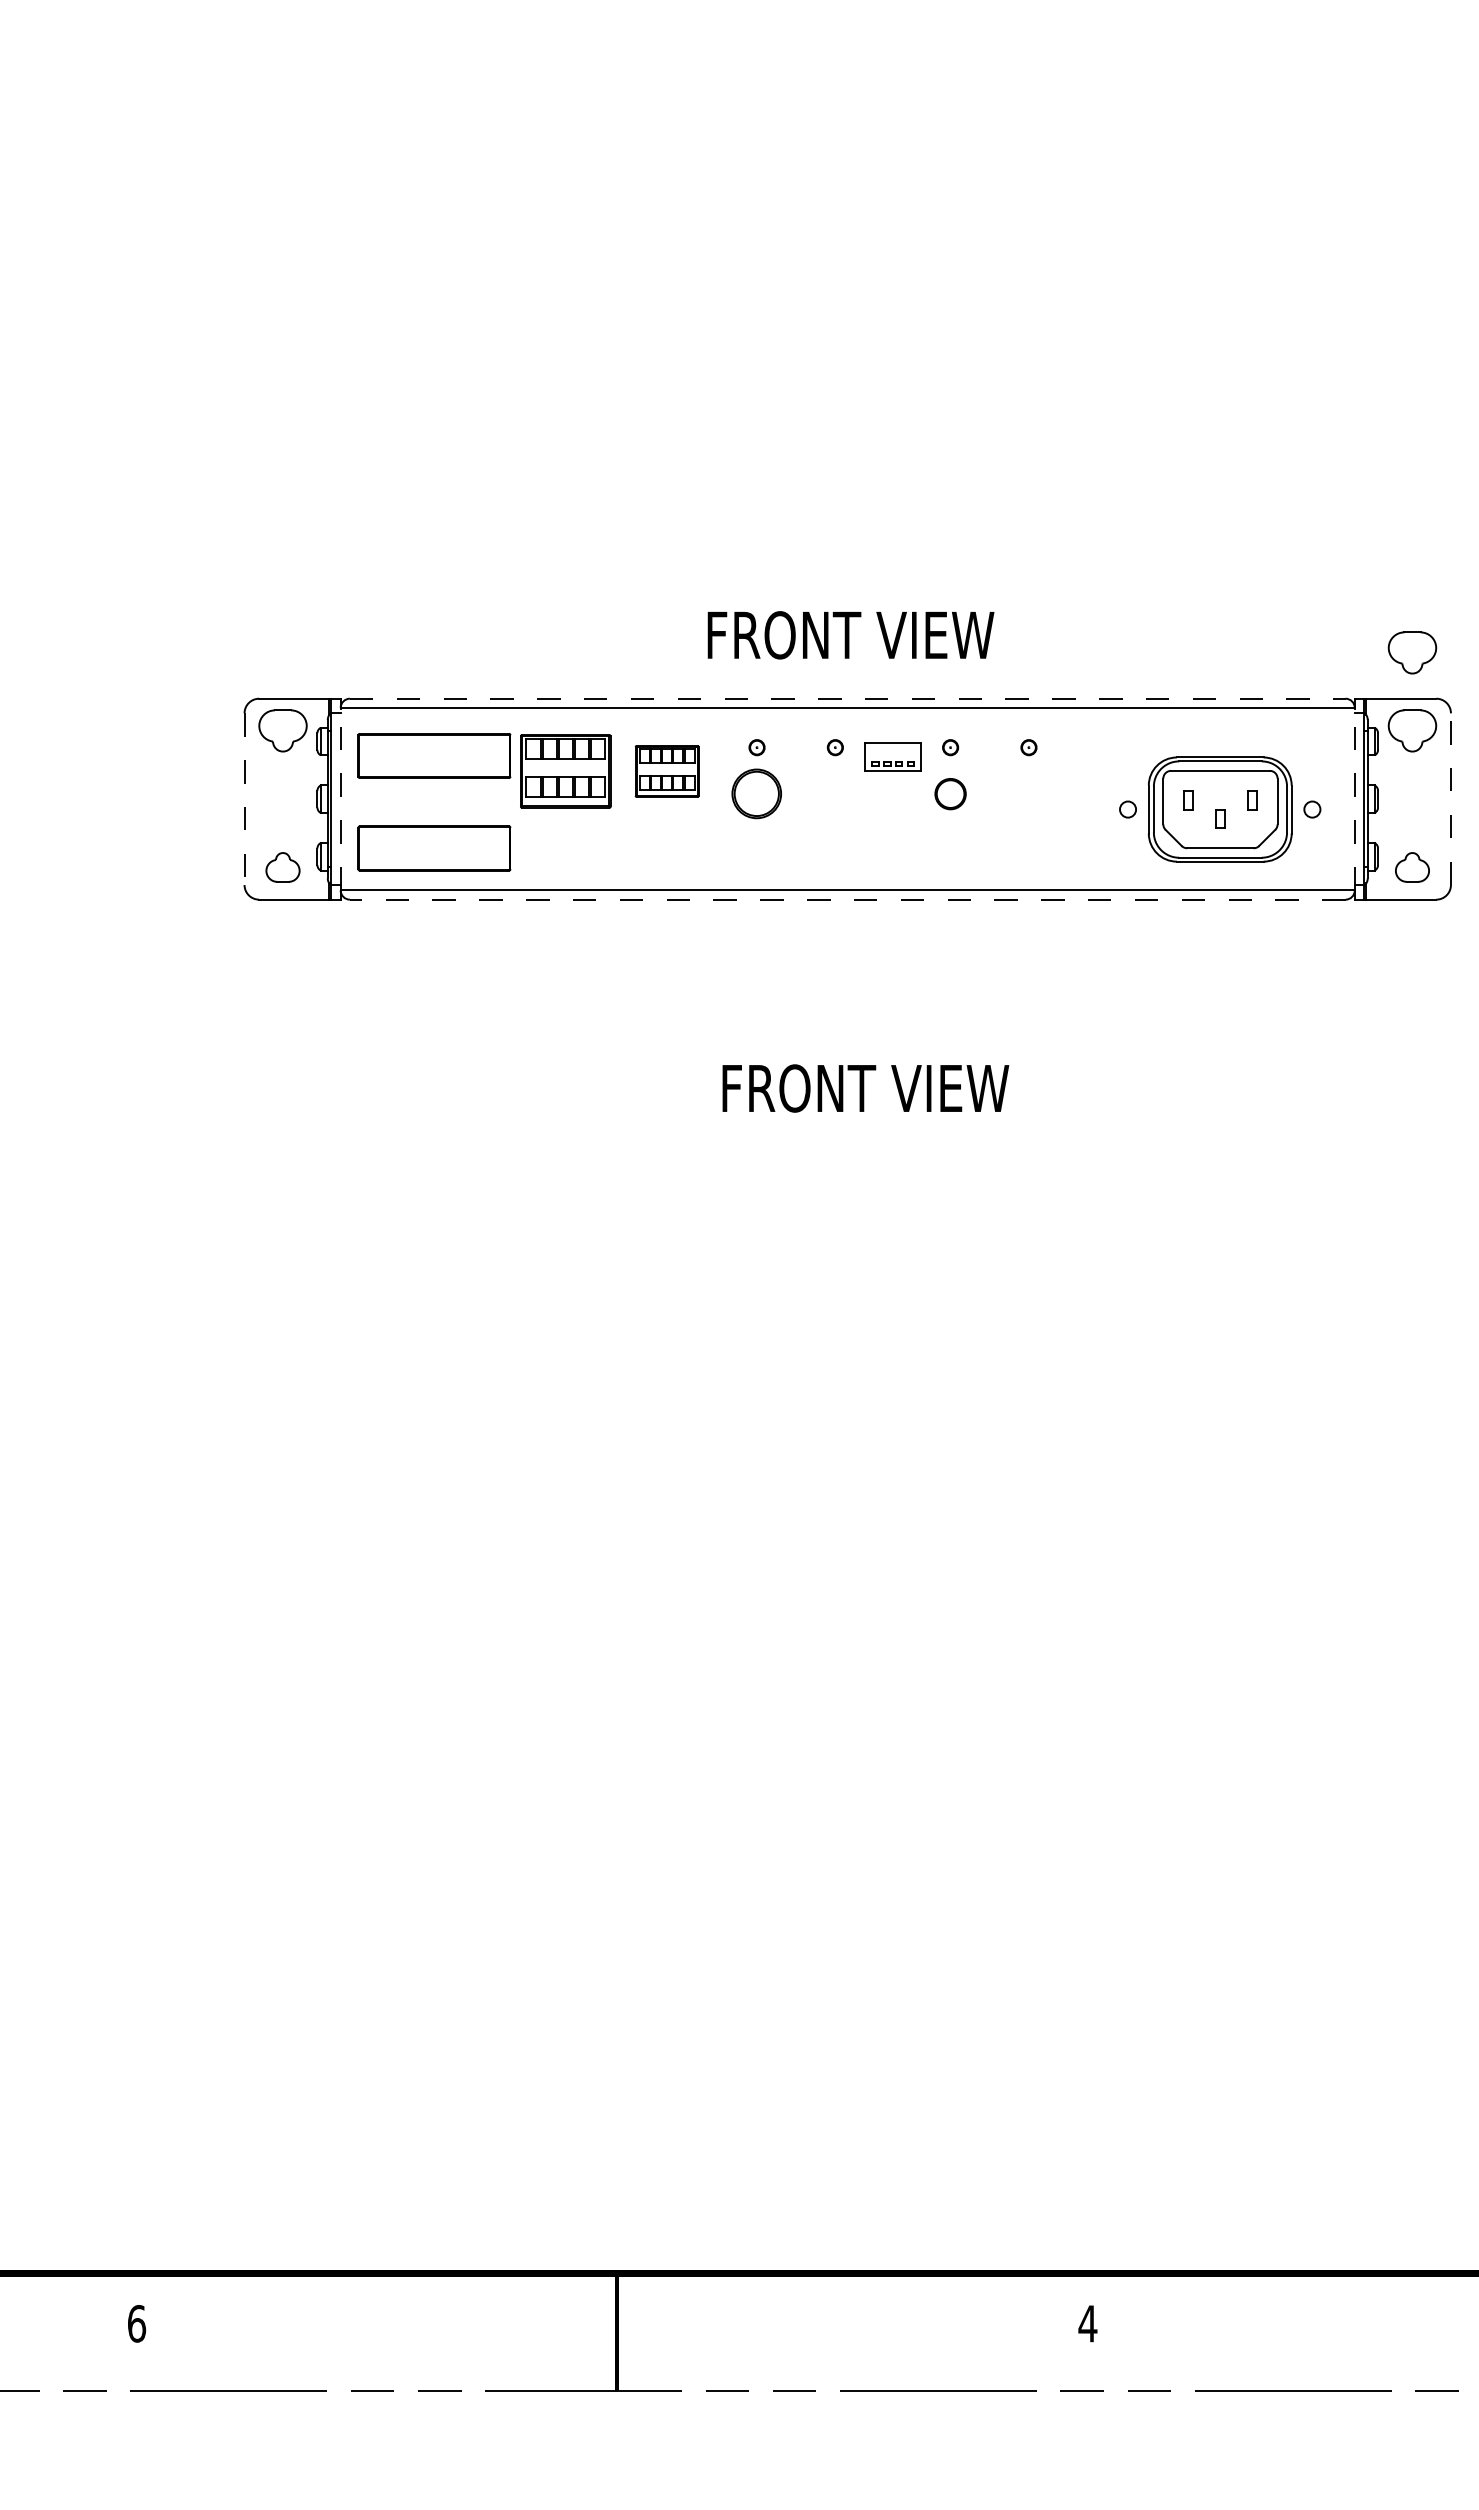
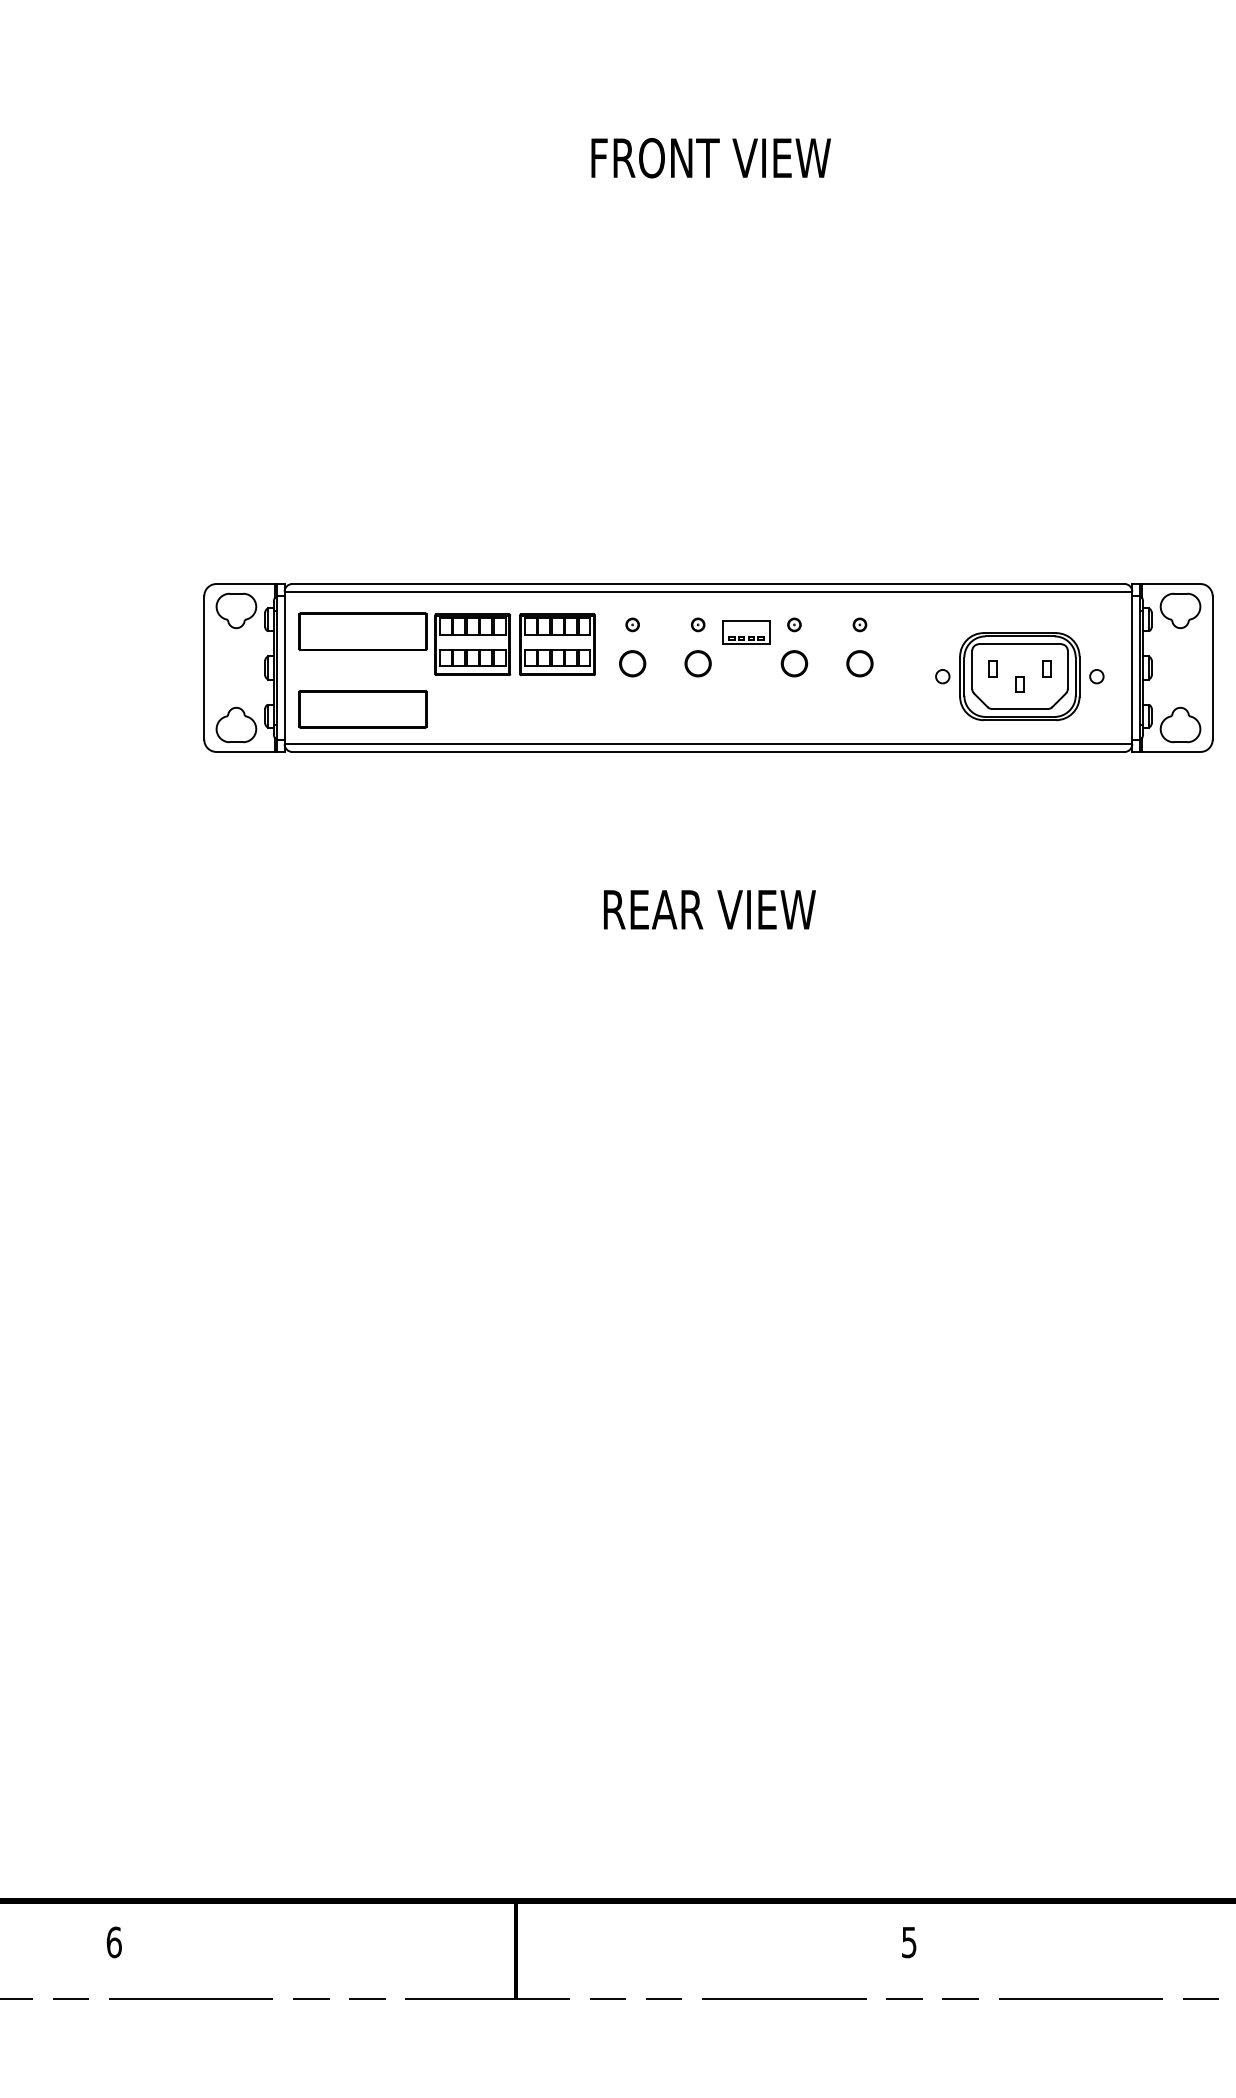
text: (850, 635) -> (710, 158), moved
part: (1412, 652) -> (1180, 545), removed
line: (847, 698) -> (708, 583), dashed -> solid
part: (666, 771) -> (556, 644), size x1.43
part: (757, 794) -> (633, 664), size x0.62
part: (835, 794) -> (698, 664), added
part: (1028, 794) -> (859, 664), added
line: (340, 798) -> (284, 667), dashed -> solid
line: (1354, 798) -> (1132, 667), dashed -> solid
line: (244, 799) -> (204, 668), dashed -> solid
line: (1450, 799) -> (1212, 668), dashed -> solid
part: (282, 867) -> (235, 725), size x1.43
part: (1412, 867) -> (1180, 725), size x1.43
line: (847, 899) -> (708, 751), dashed -> solid
text: (868, 1088) -> (725, 909), FRONT VIEW -> REAR VIEW
text: (1087, 2323) -> (908, 1942), 4 -> 5

